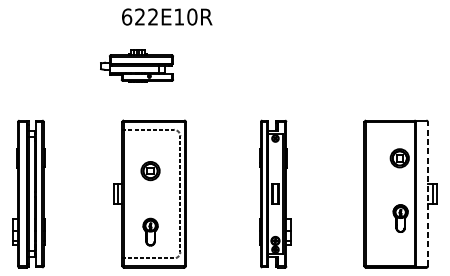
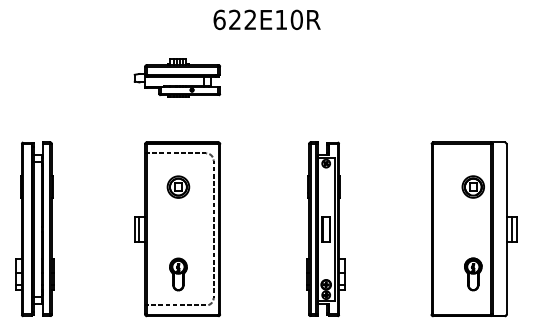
text: (166, 16) -> (266, 19), moved
part: (137, 65) -> (177, 77), moved
part: (150, 170) -> (178, 186), moved
line: (427, 193) -> (506, 228), dashed -> solid
part: (400, 218) -> (473, 274), moved

